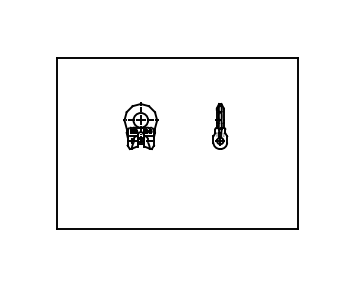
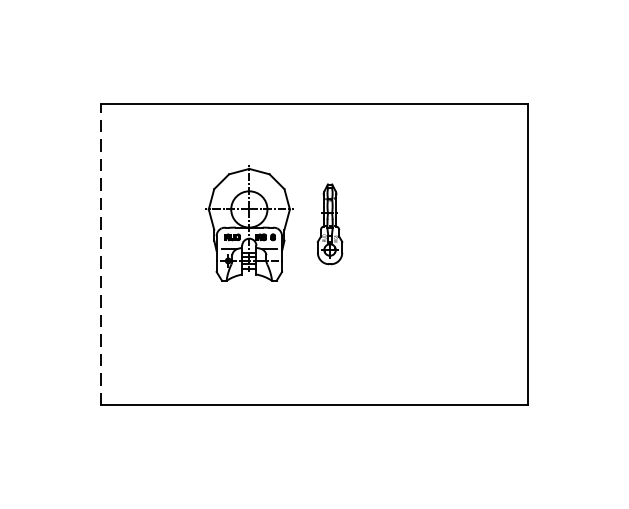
part: (140, 125) -> (248, 222), size x1.4
part: (220, 126) -> (330, 224), moved
line: (57, 143) -> (101, 254), solid -> dashed

